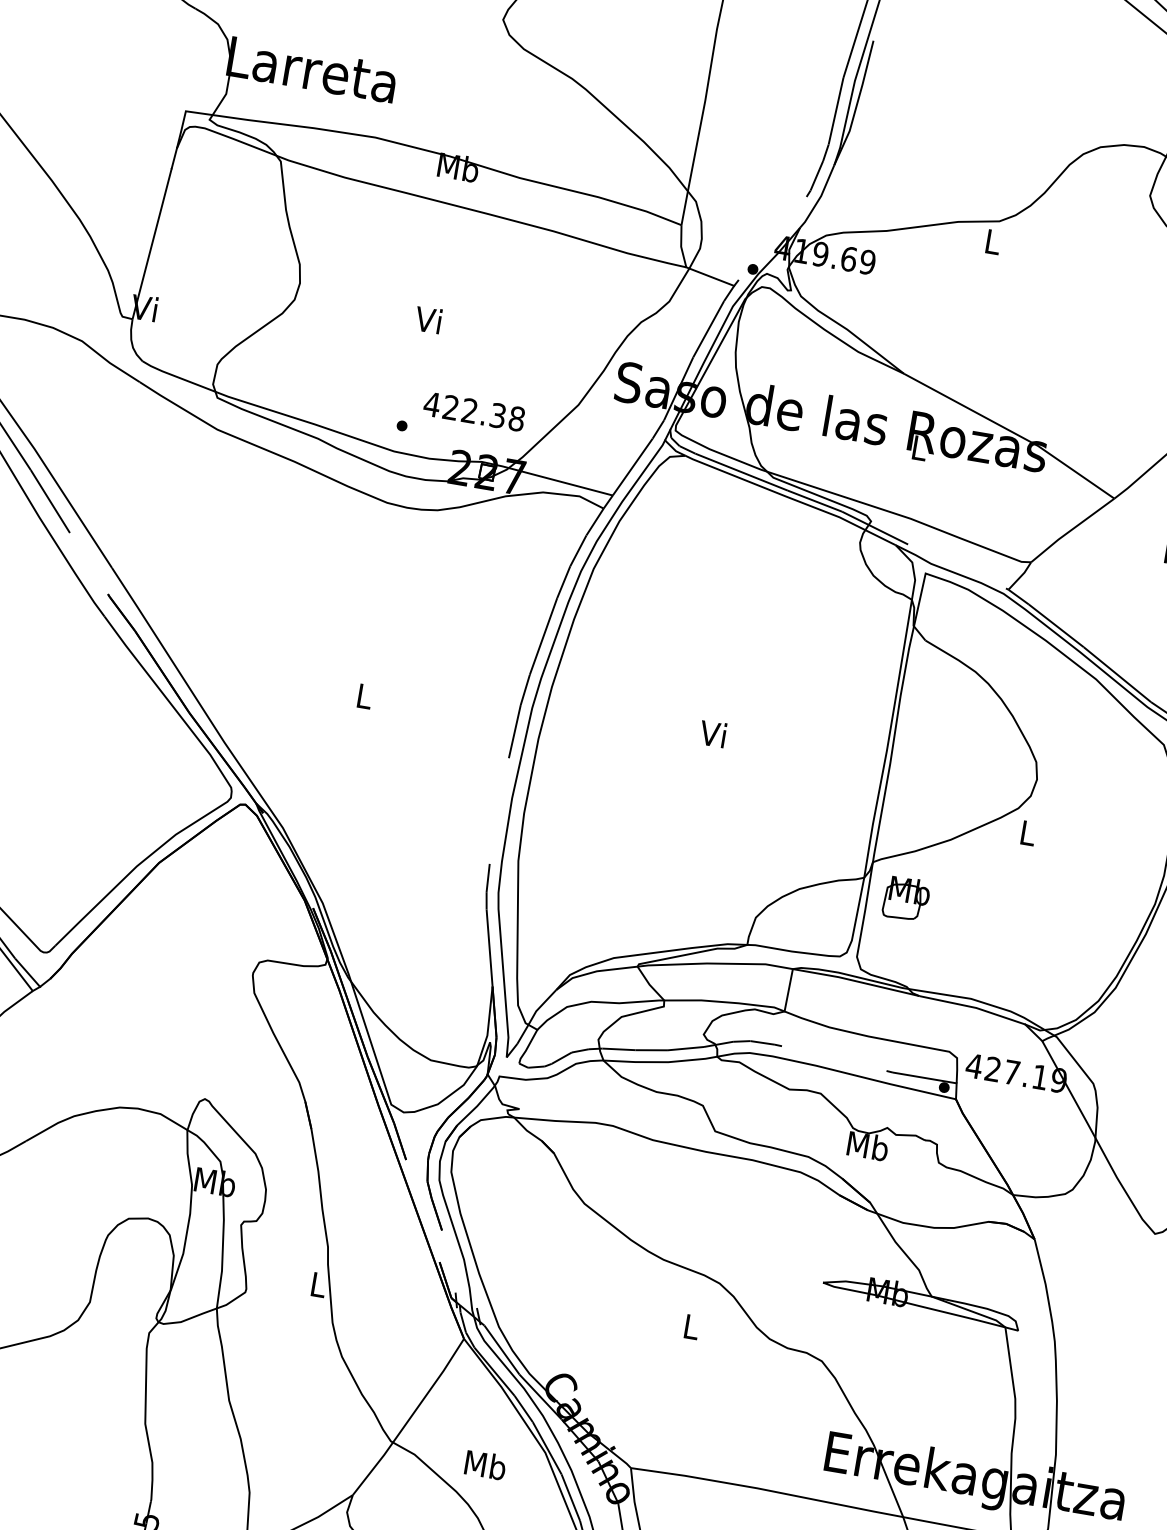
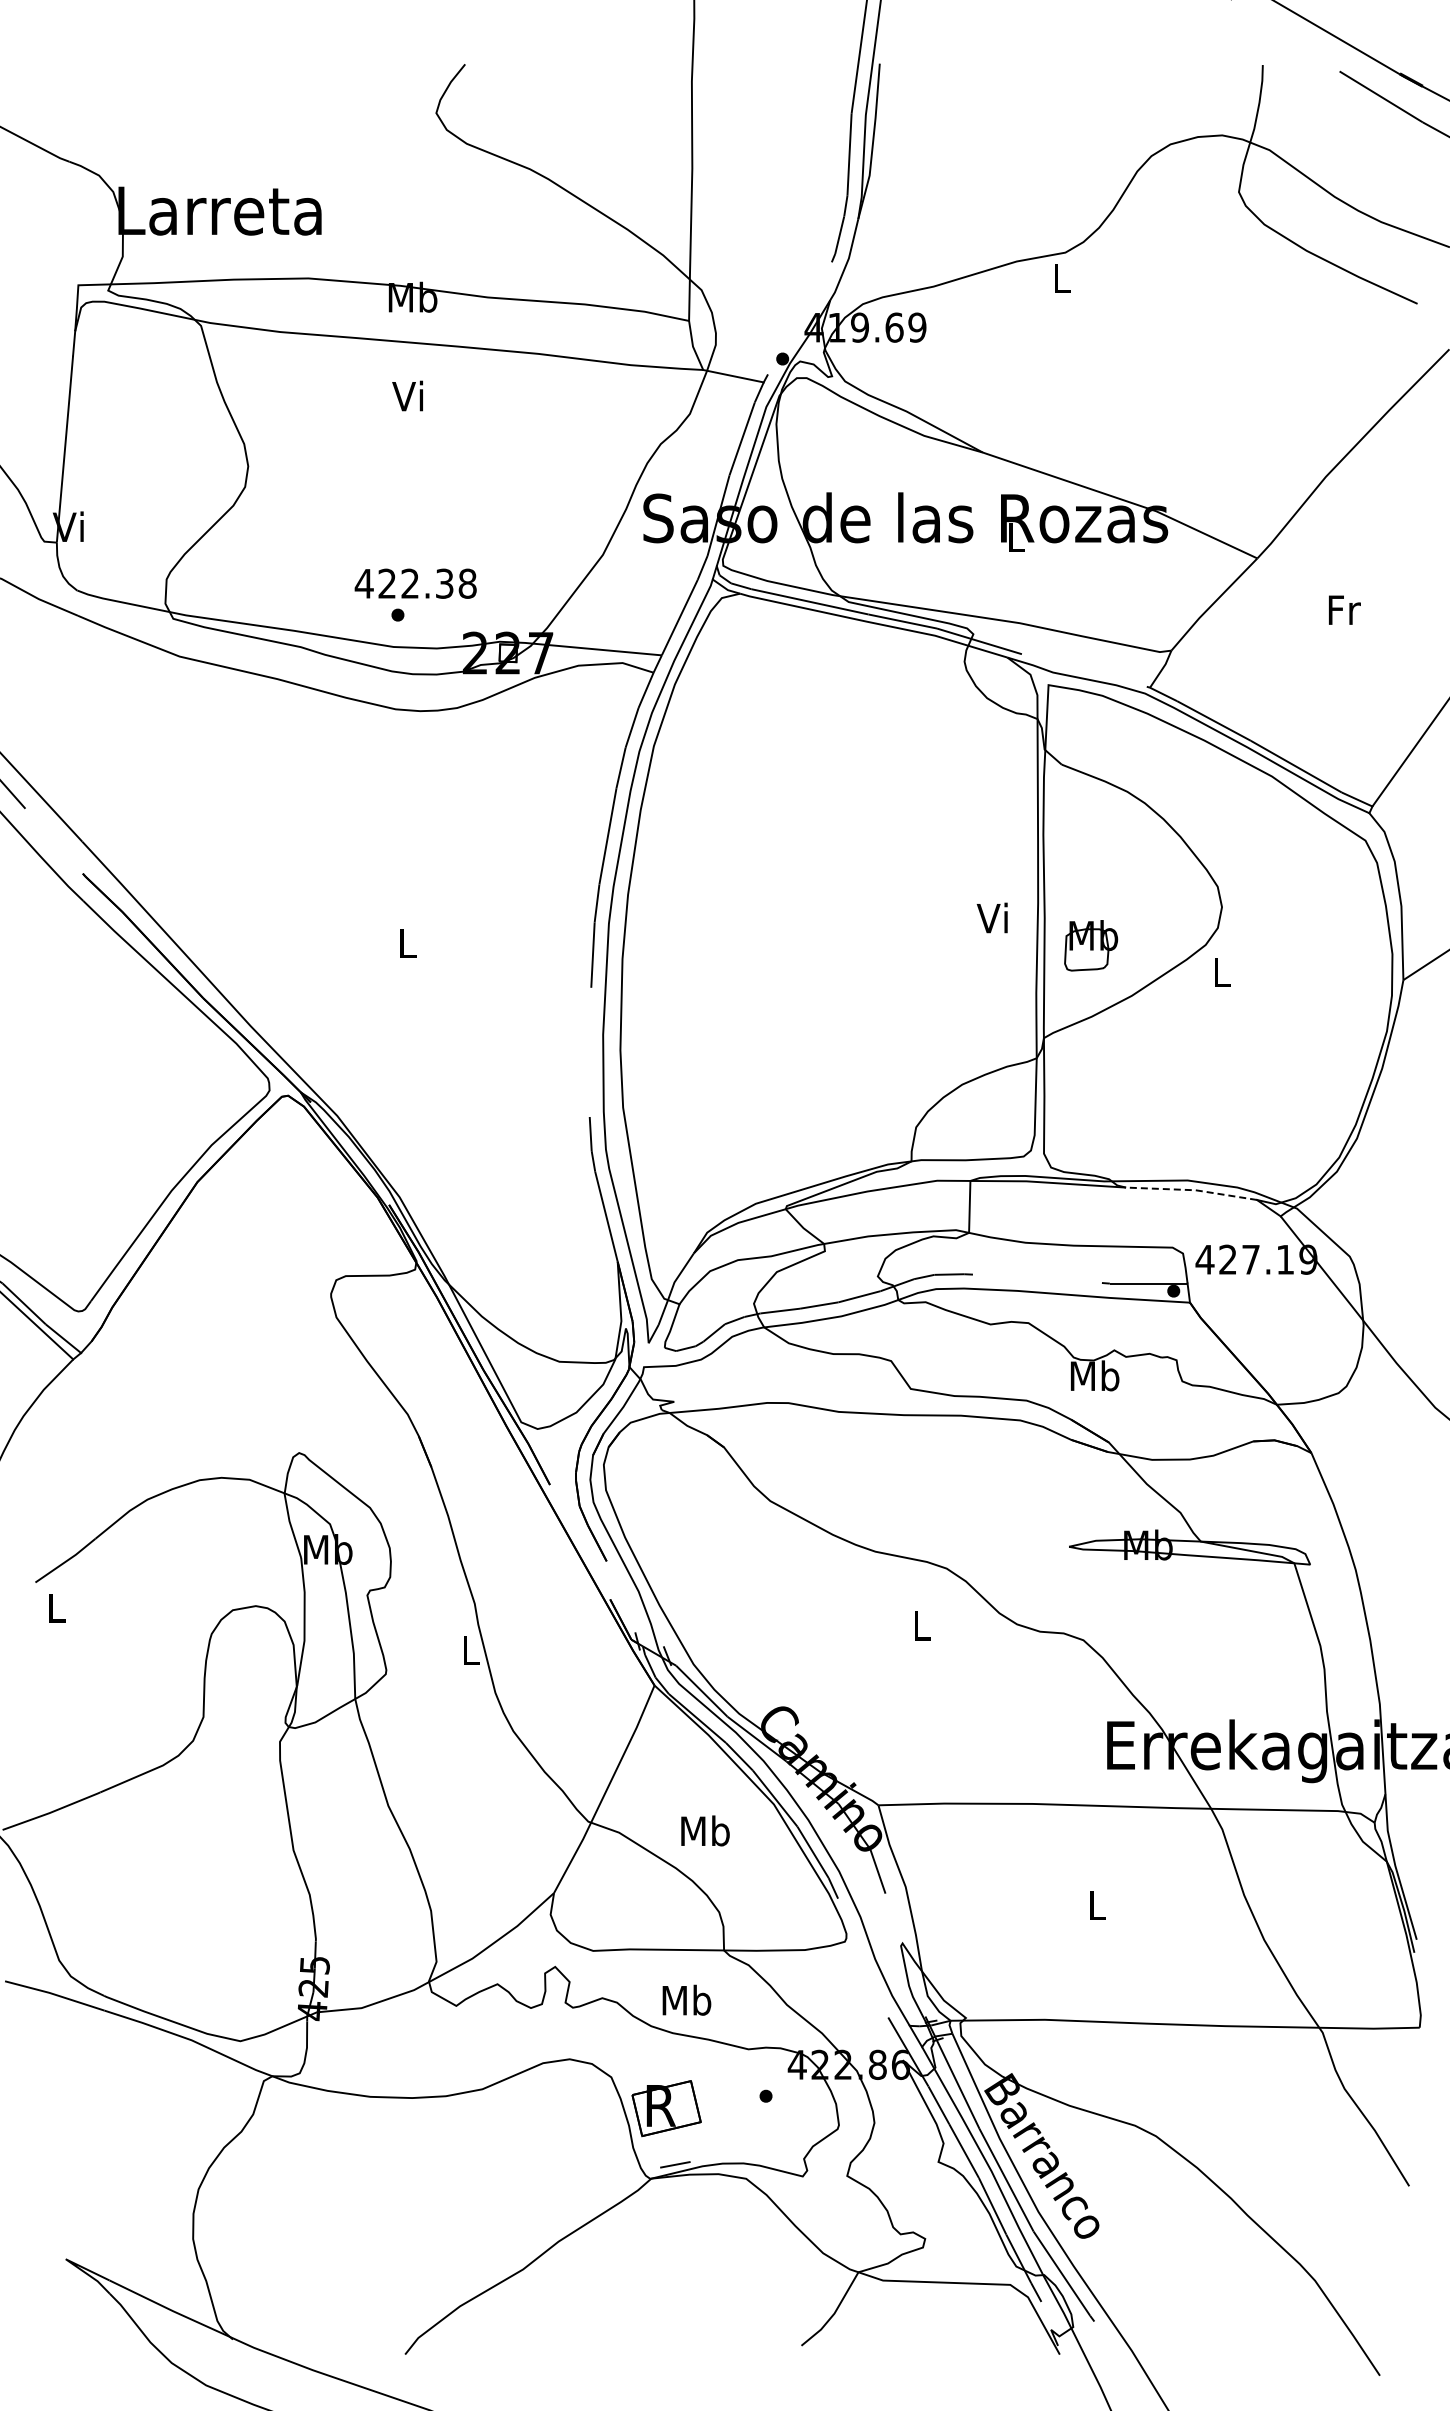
text: (428, 319) -> (407, 395), moved
text: (474, 411) -> (415, 583), moved
text: (712, 733) -> (991, 917), moved
part: (906, 898) -> (1091, 945), moved
line: (972, 1007) -> (1191, 1190), solid -> dashed

